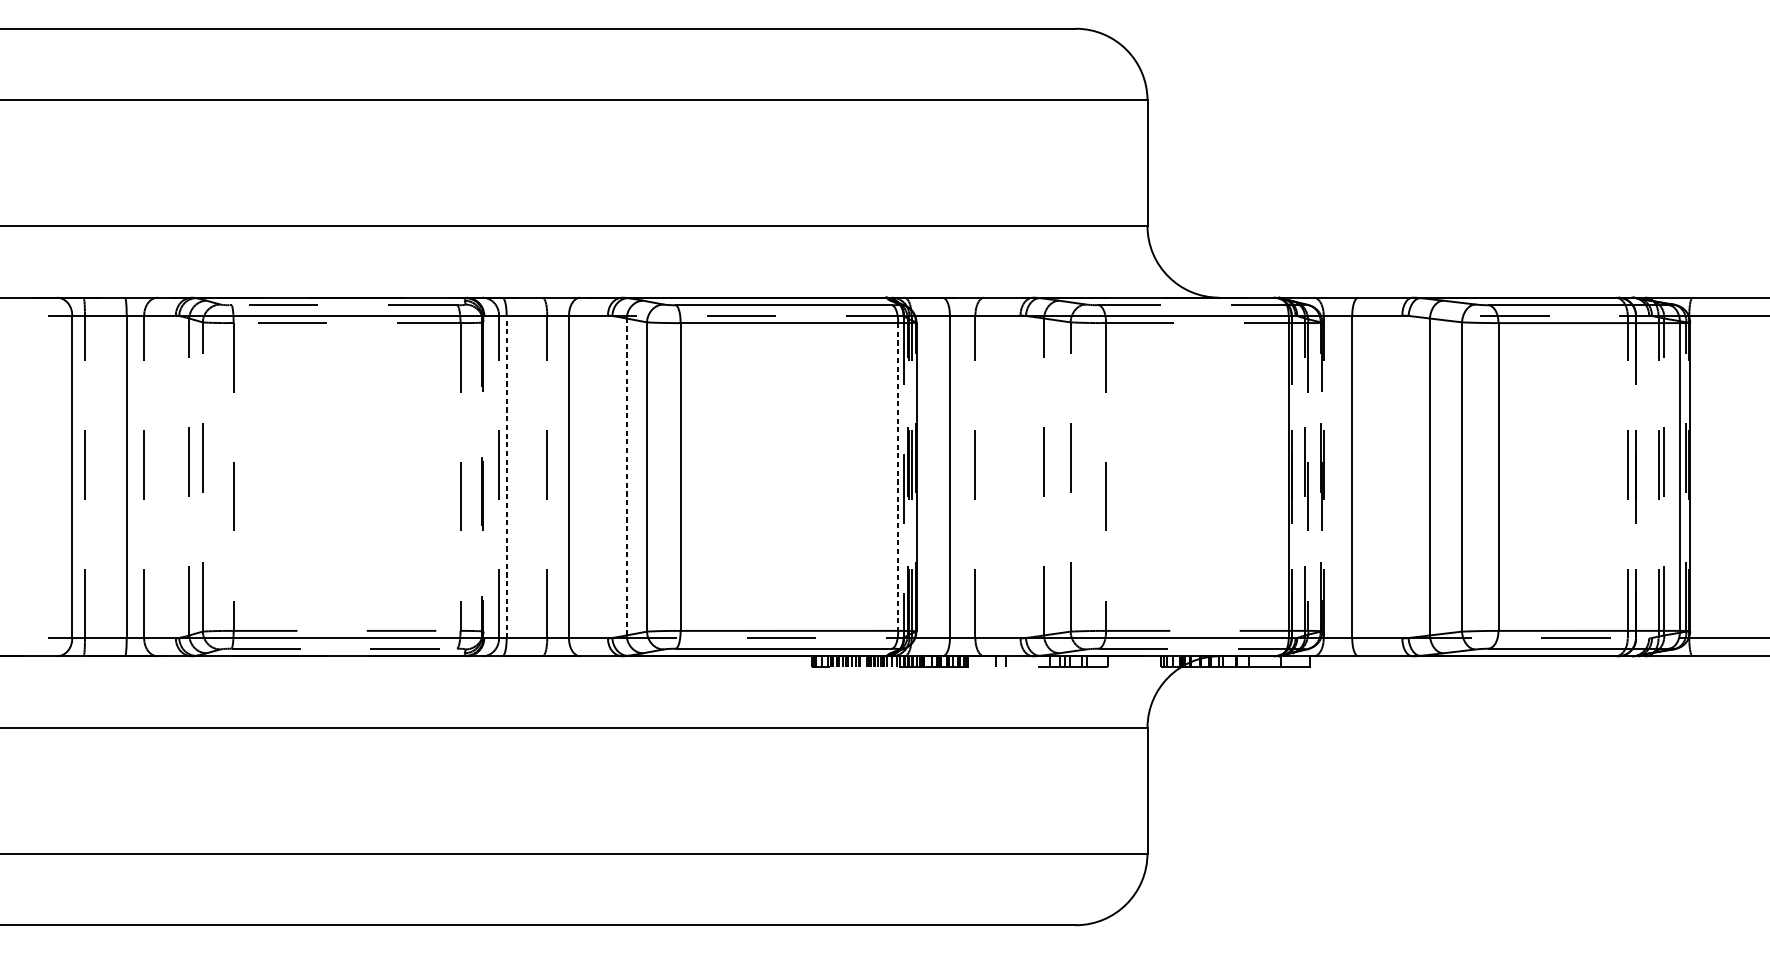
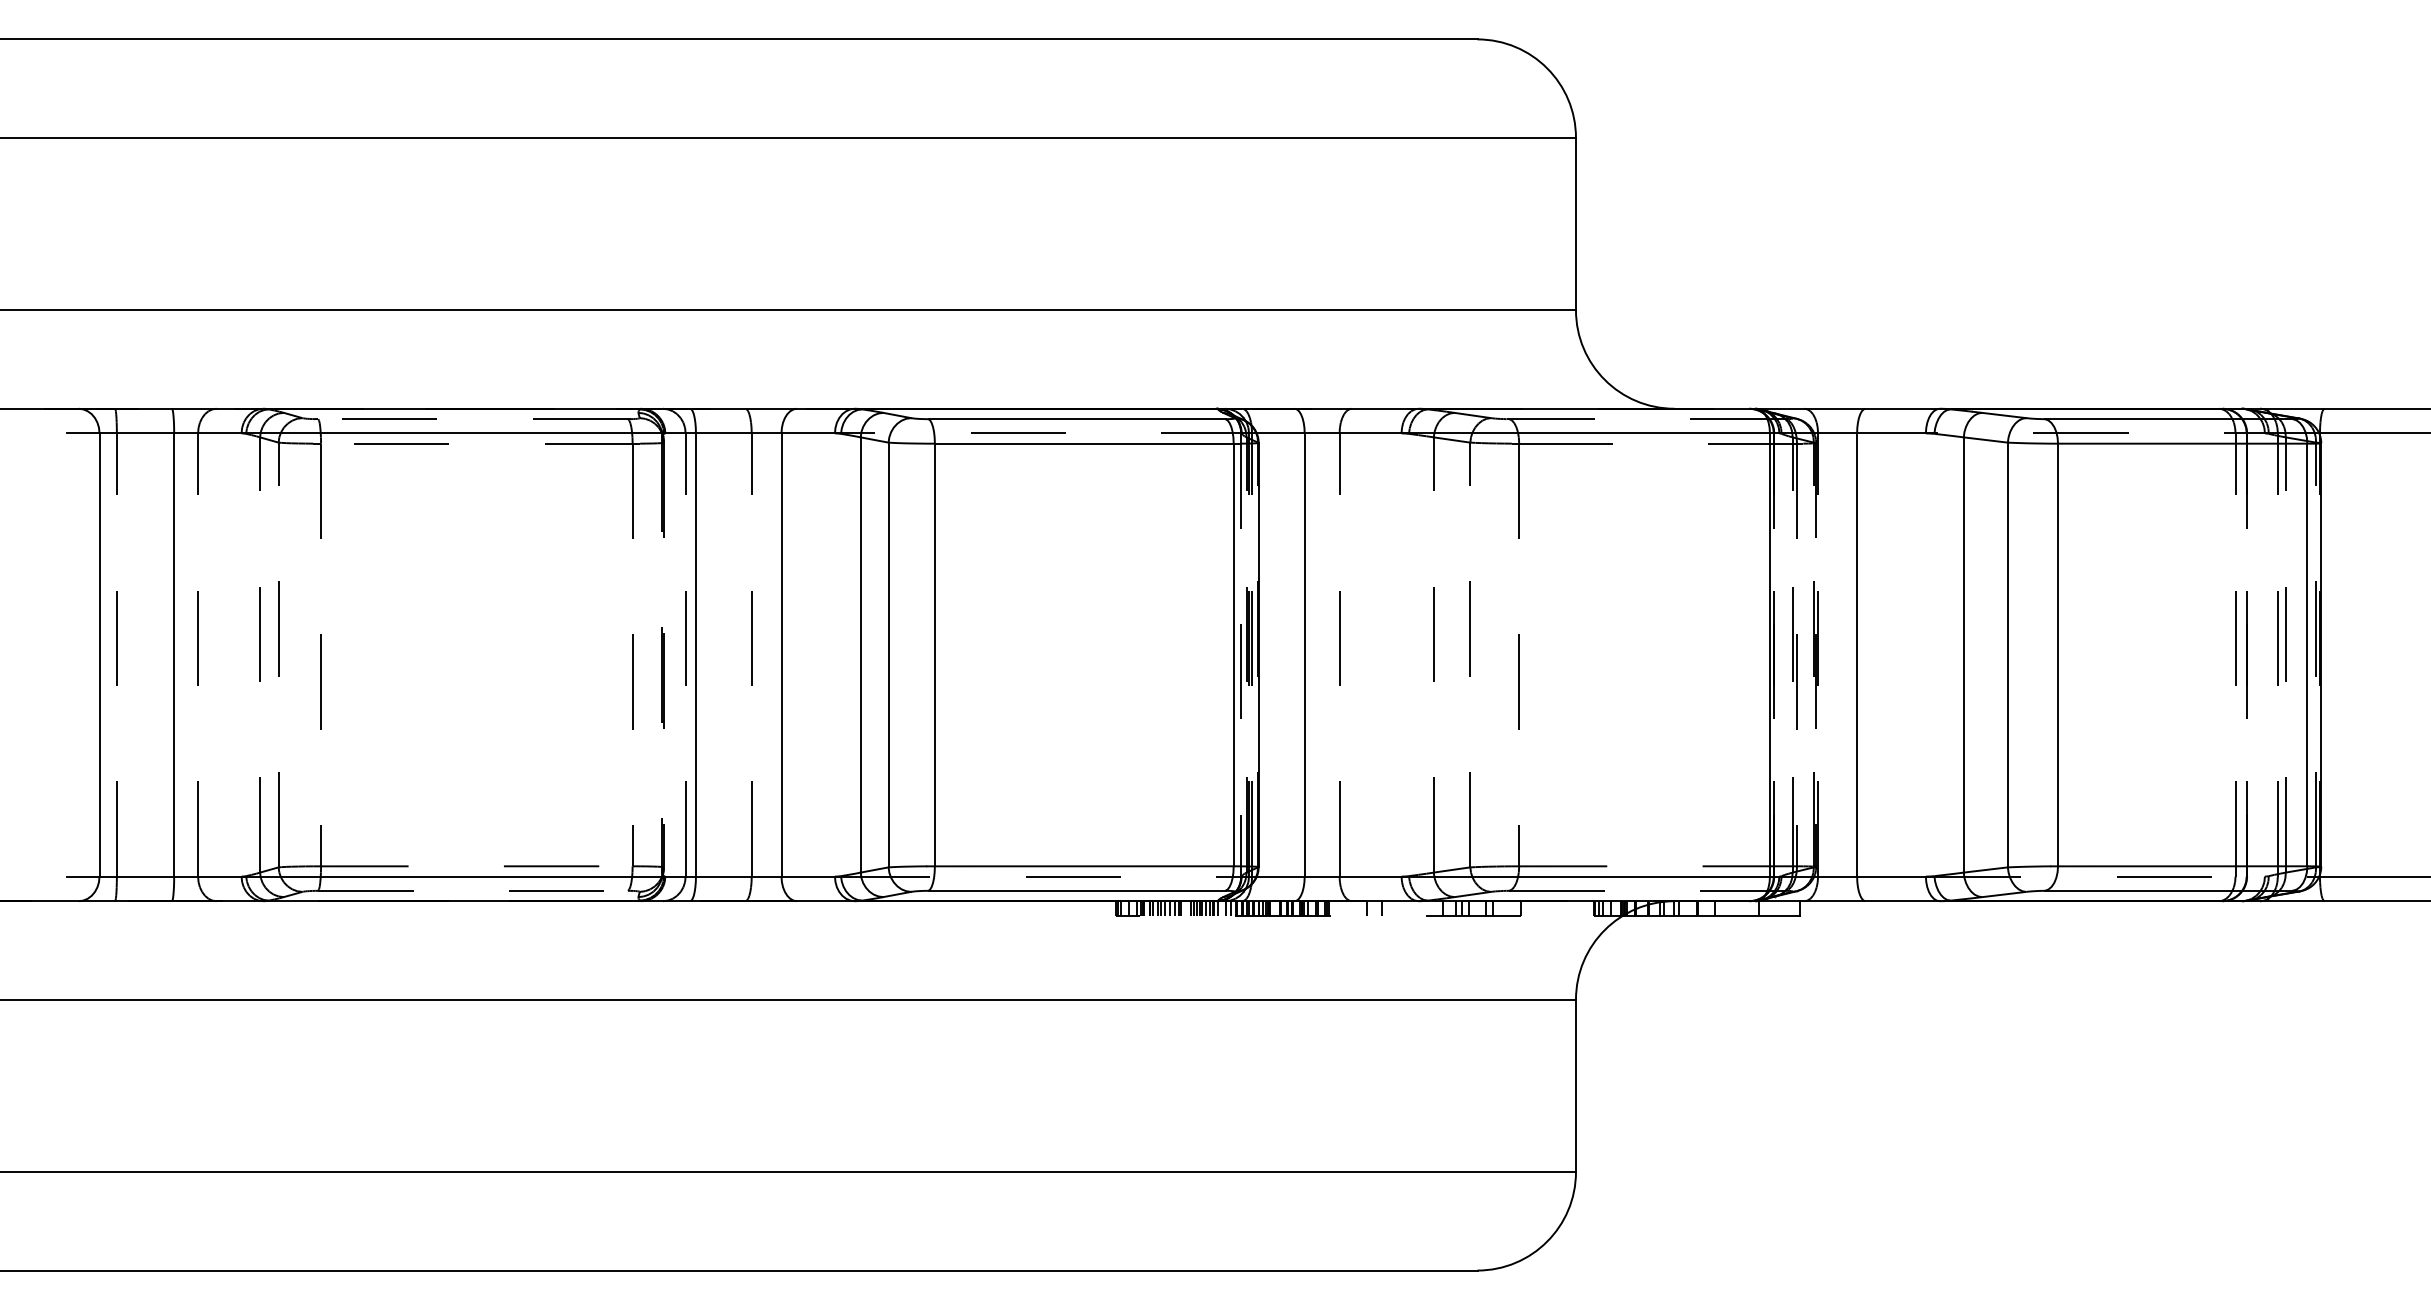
line: (506, 476) -> (695, 654), dashed -> solid
line: (626, 476) -> (860, 654), dashed -> solid
line: (898, 477) -> (1233, 655), dashed -> solid

